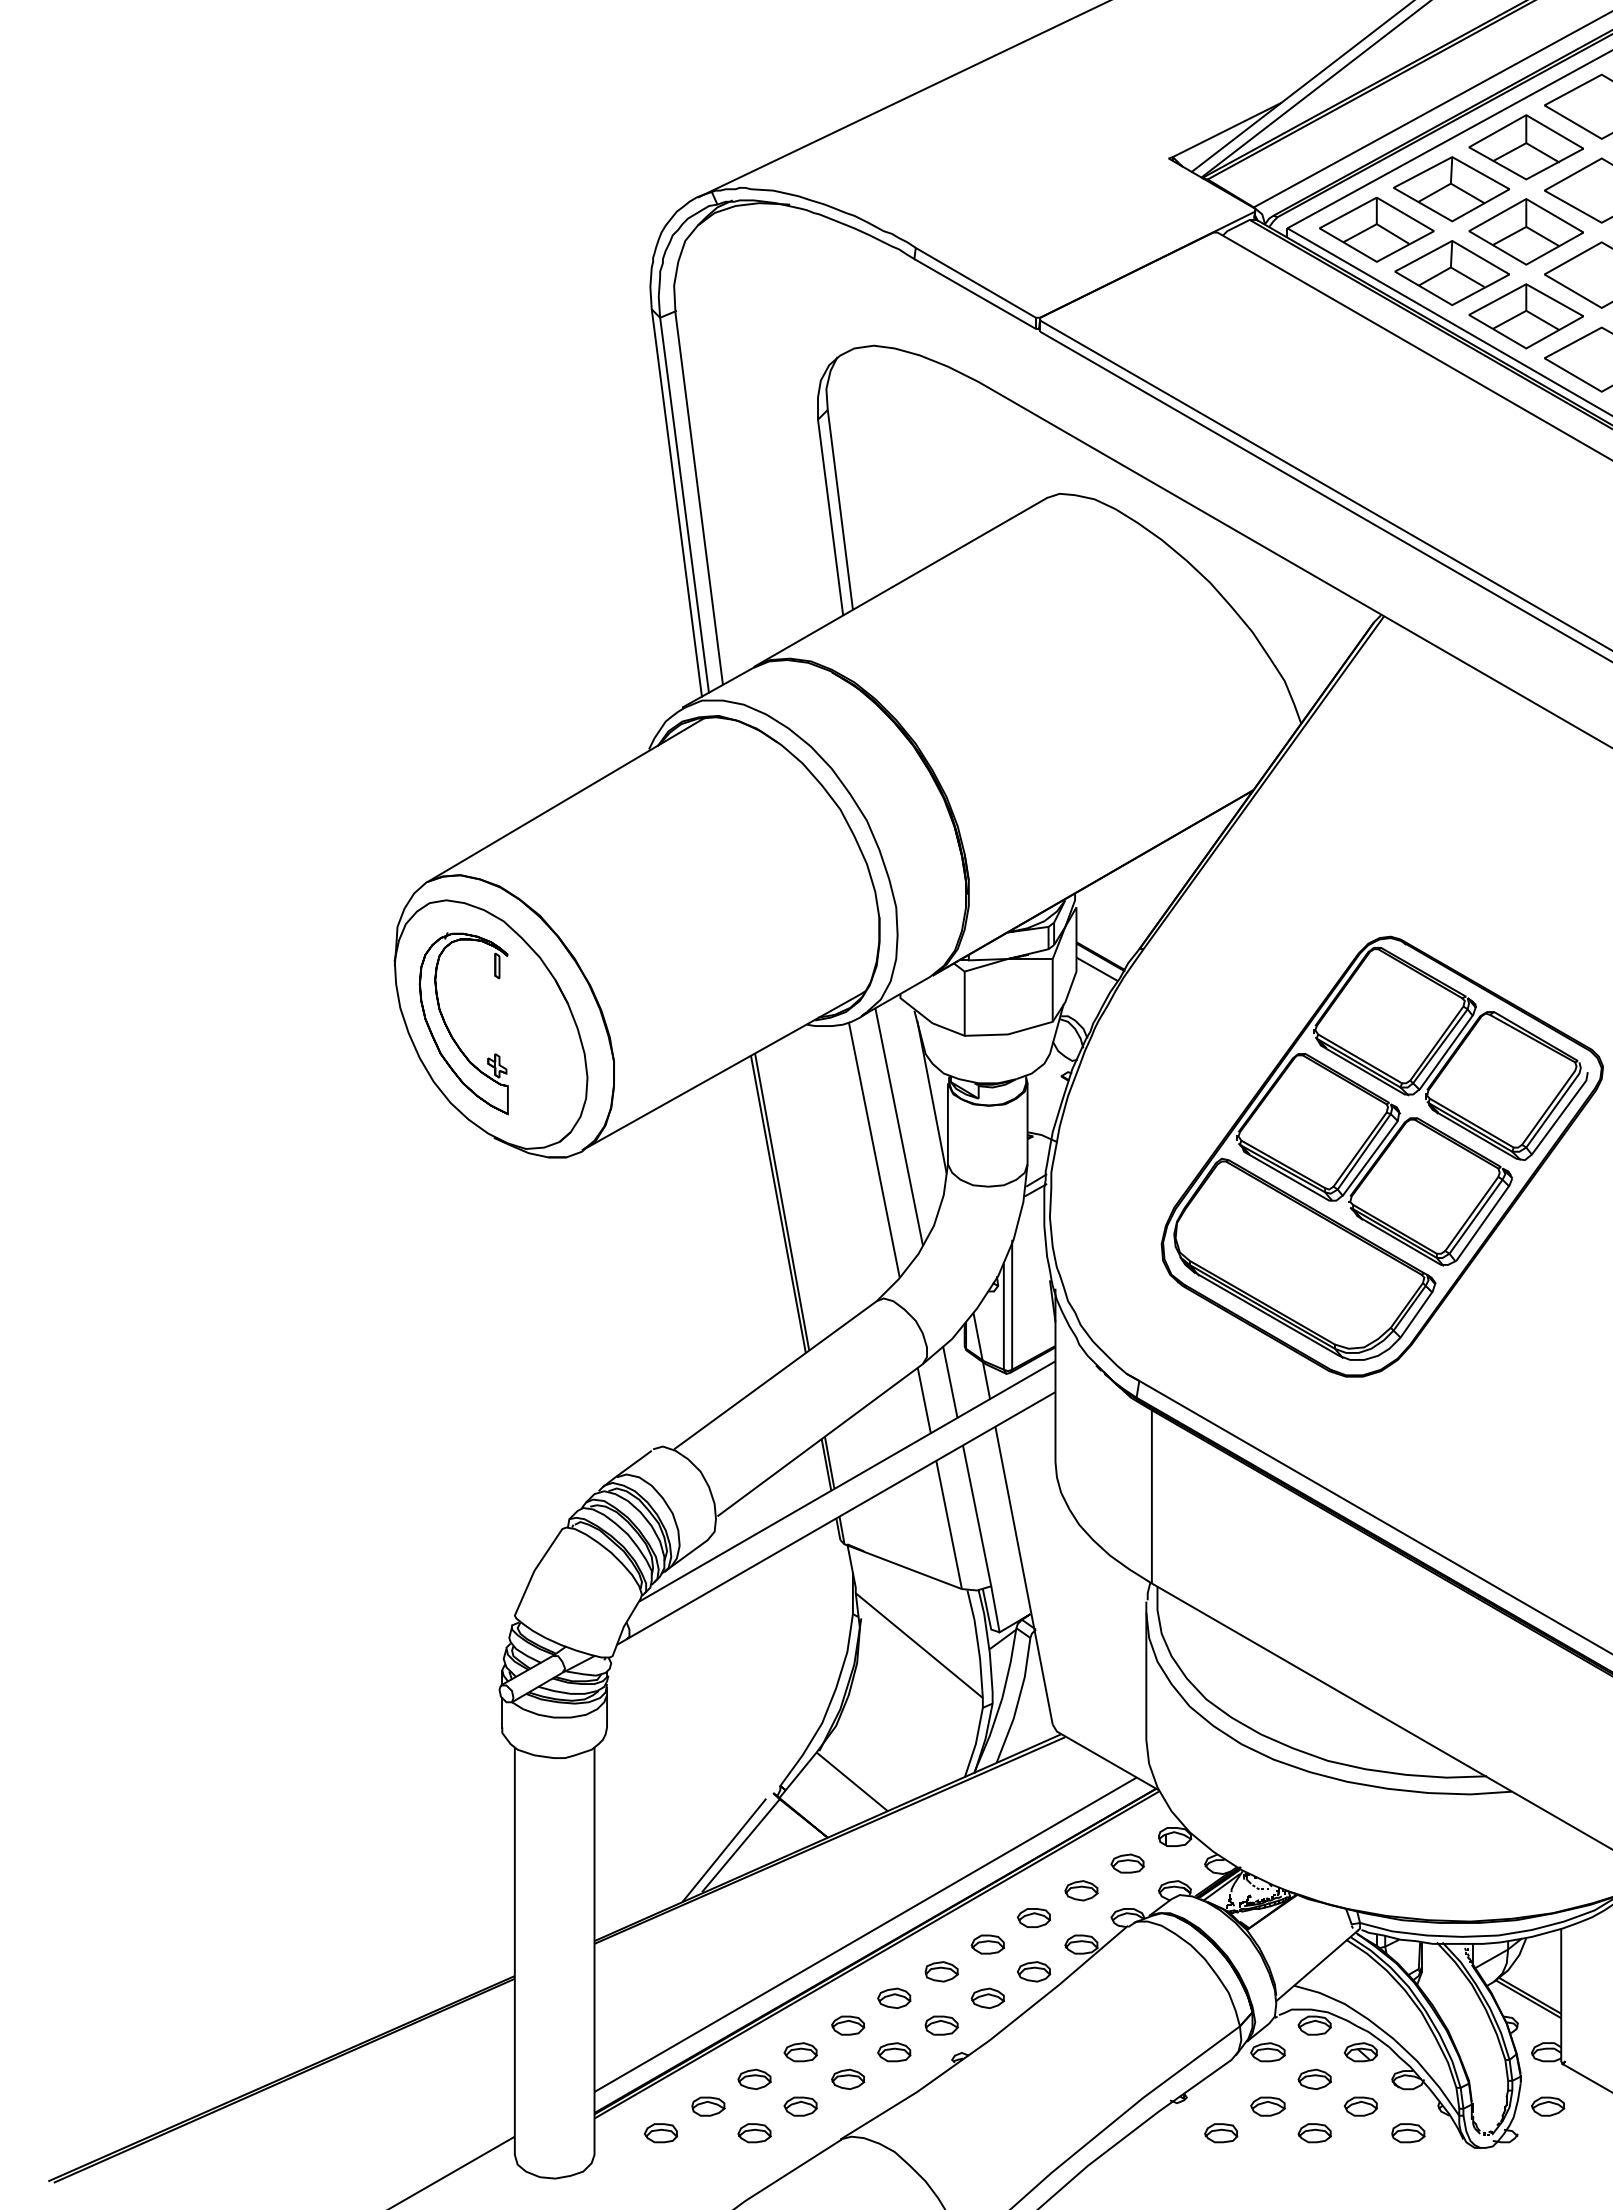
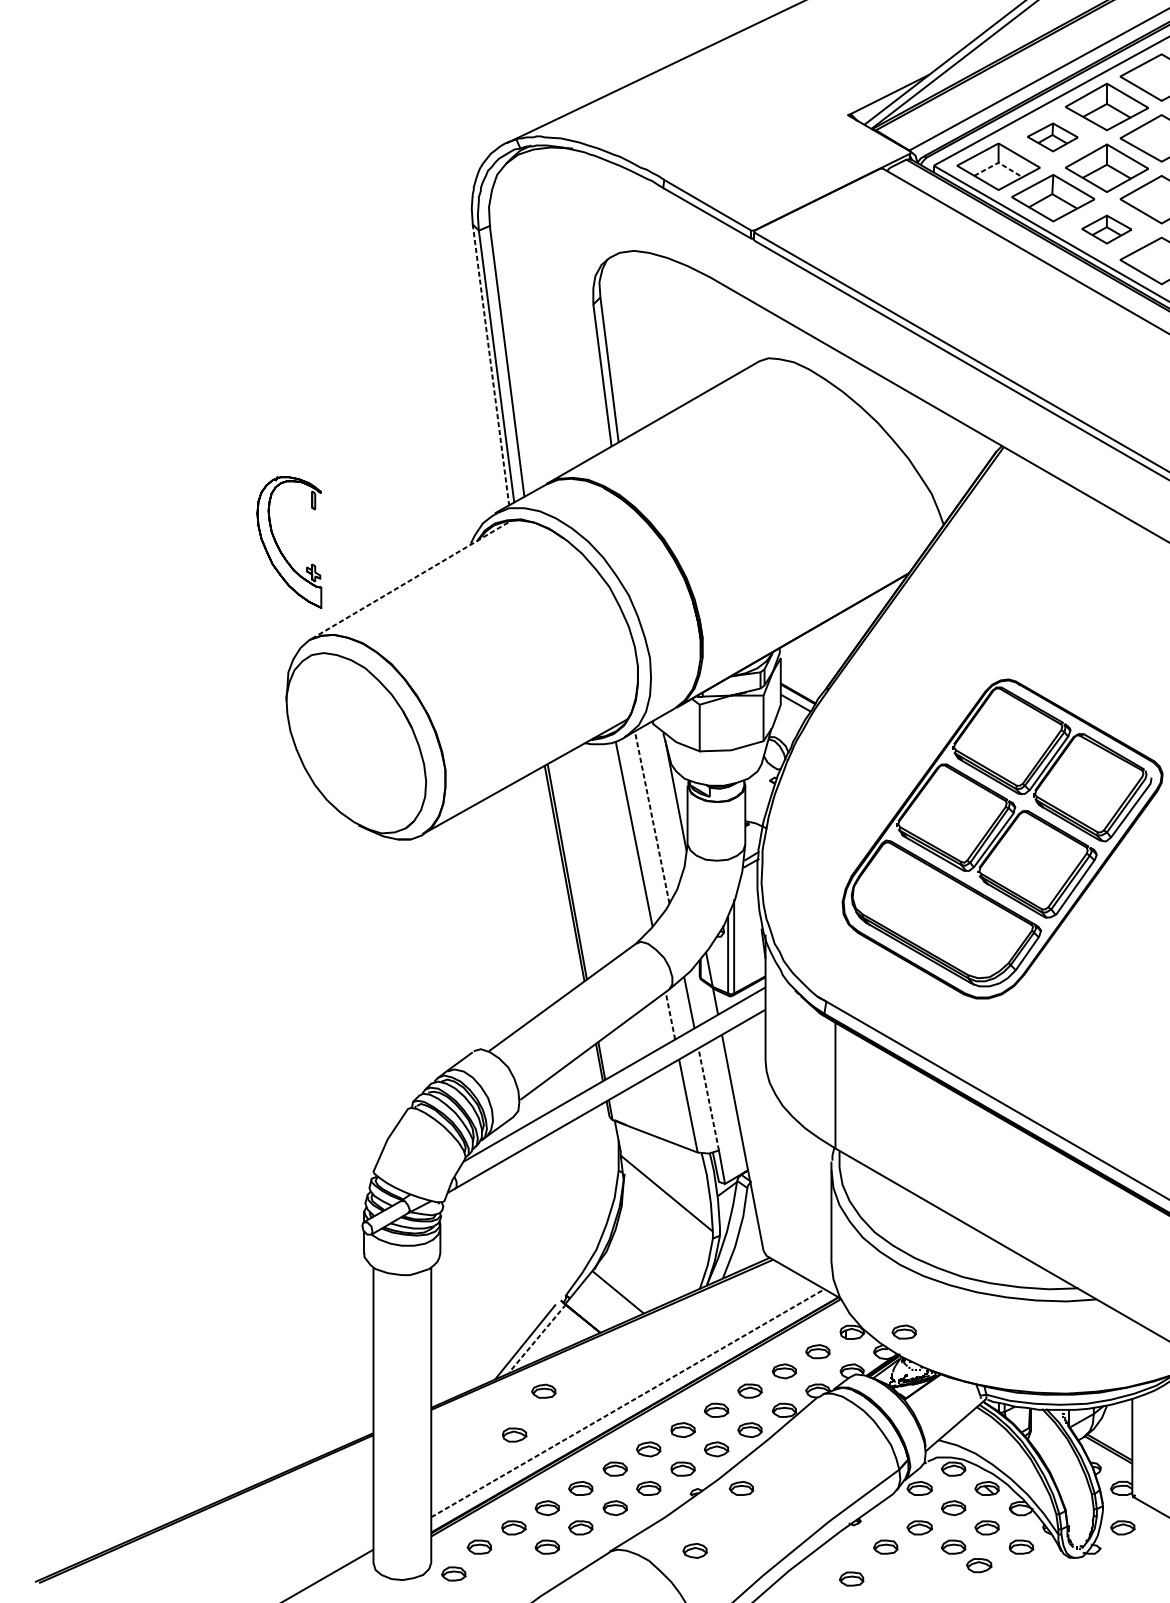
part: (1451, 189) -> (1052, 137), size x0.6
line: (1376, 224) -> (998, 162), solid -> dashed
part: (1525, 316) -> (1106, 229), size x0.6
line: (676, 503) -> (490, 365), solid -> dashed
line: (569, 797) -> (413, 578), solid -> dashed
part: (449, 1029) -> (278, 546), moved
line: (899, 1126) -> (652, 817), solid -> dashed
line: (924, 1400) -> (670, 1015), solid -> dashed
line: (977, 1515) -> (709, 1099), solid -> dashed
curve: (1246, 1834) -> (904, 1330), added
line: (741, 1845) -> (537, 1338), solid -> dashed
curve: (749, 1915) -> (543, 1389), added
line: (865, 1934) -> (627, 1403), solid -> dashed
curve: (710, 1975) -> (515, 1432), added
curve: (1022, 2049) -> (741, 1486), added
curve: (958, 2135) -> (695, 1548), added
curve: (1348, 2155) -> (978, 1563), added
curve: (625, 2167) -> (453, 1572), added
curve: (1174, 2174) -> (851, 1577), added

